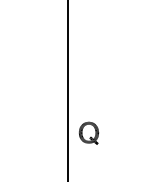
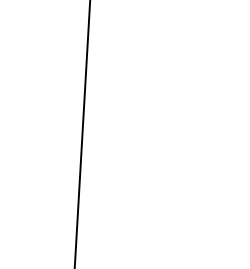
part: (89, 132) -> (113, 181), removed

